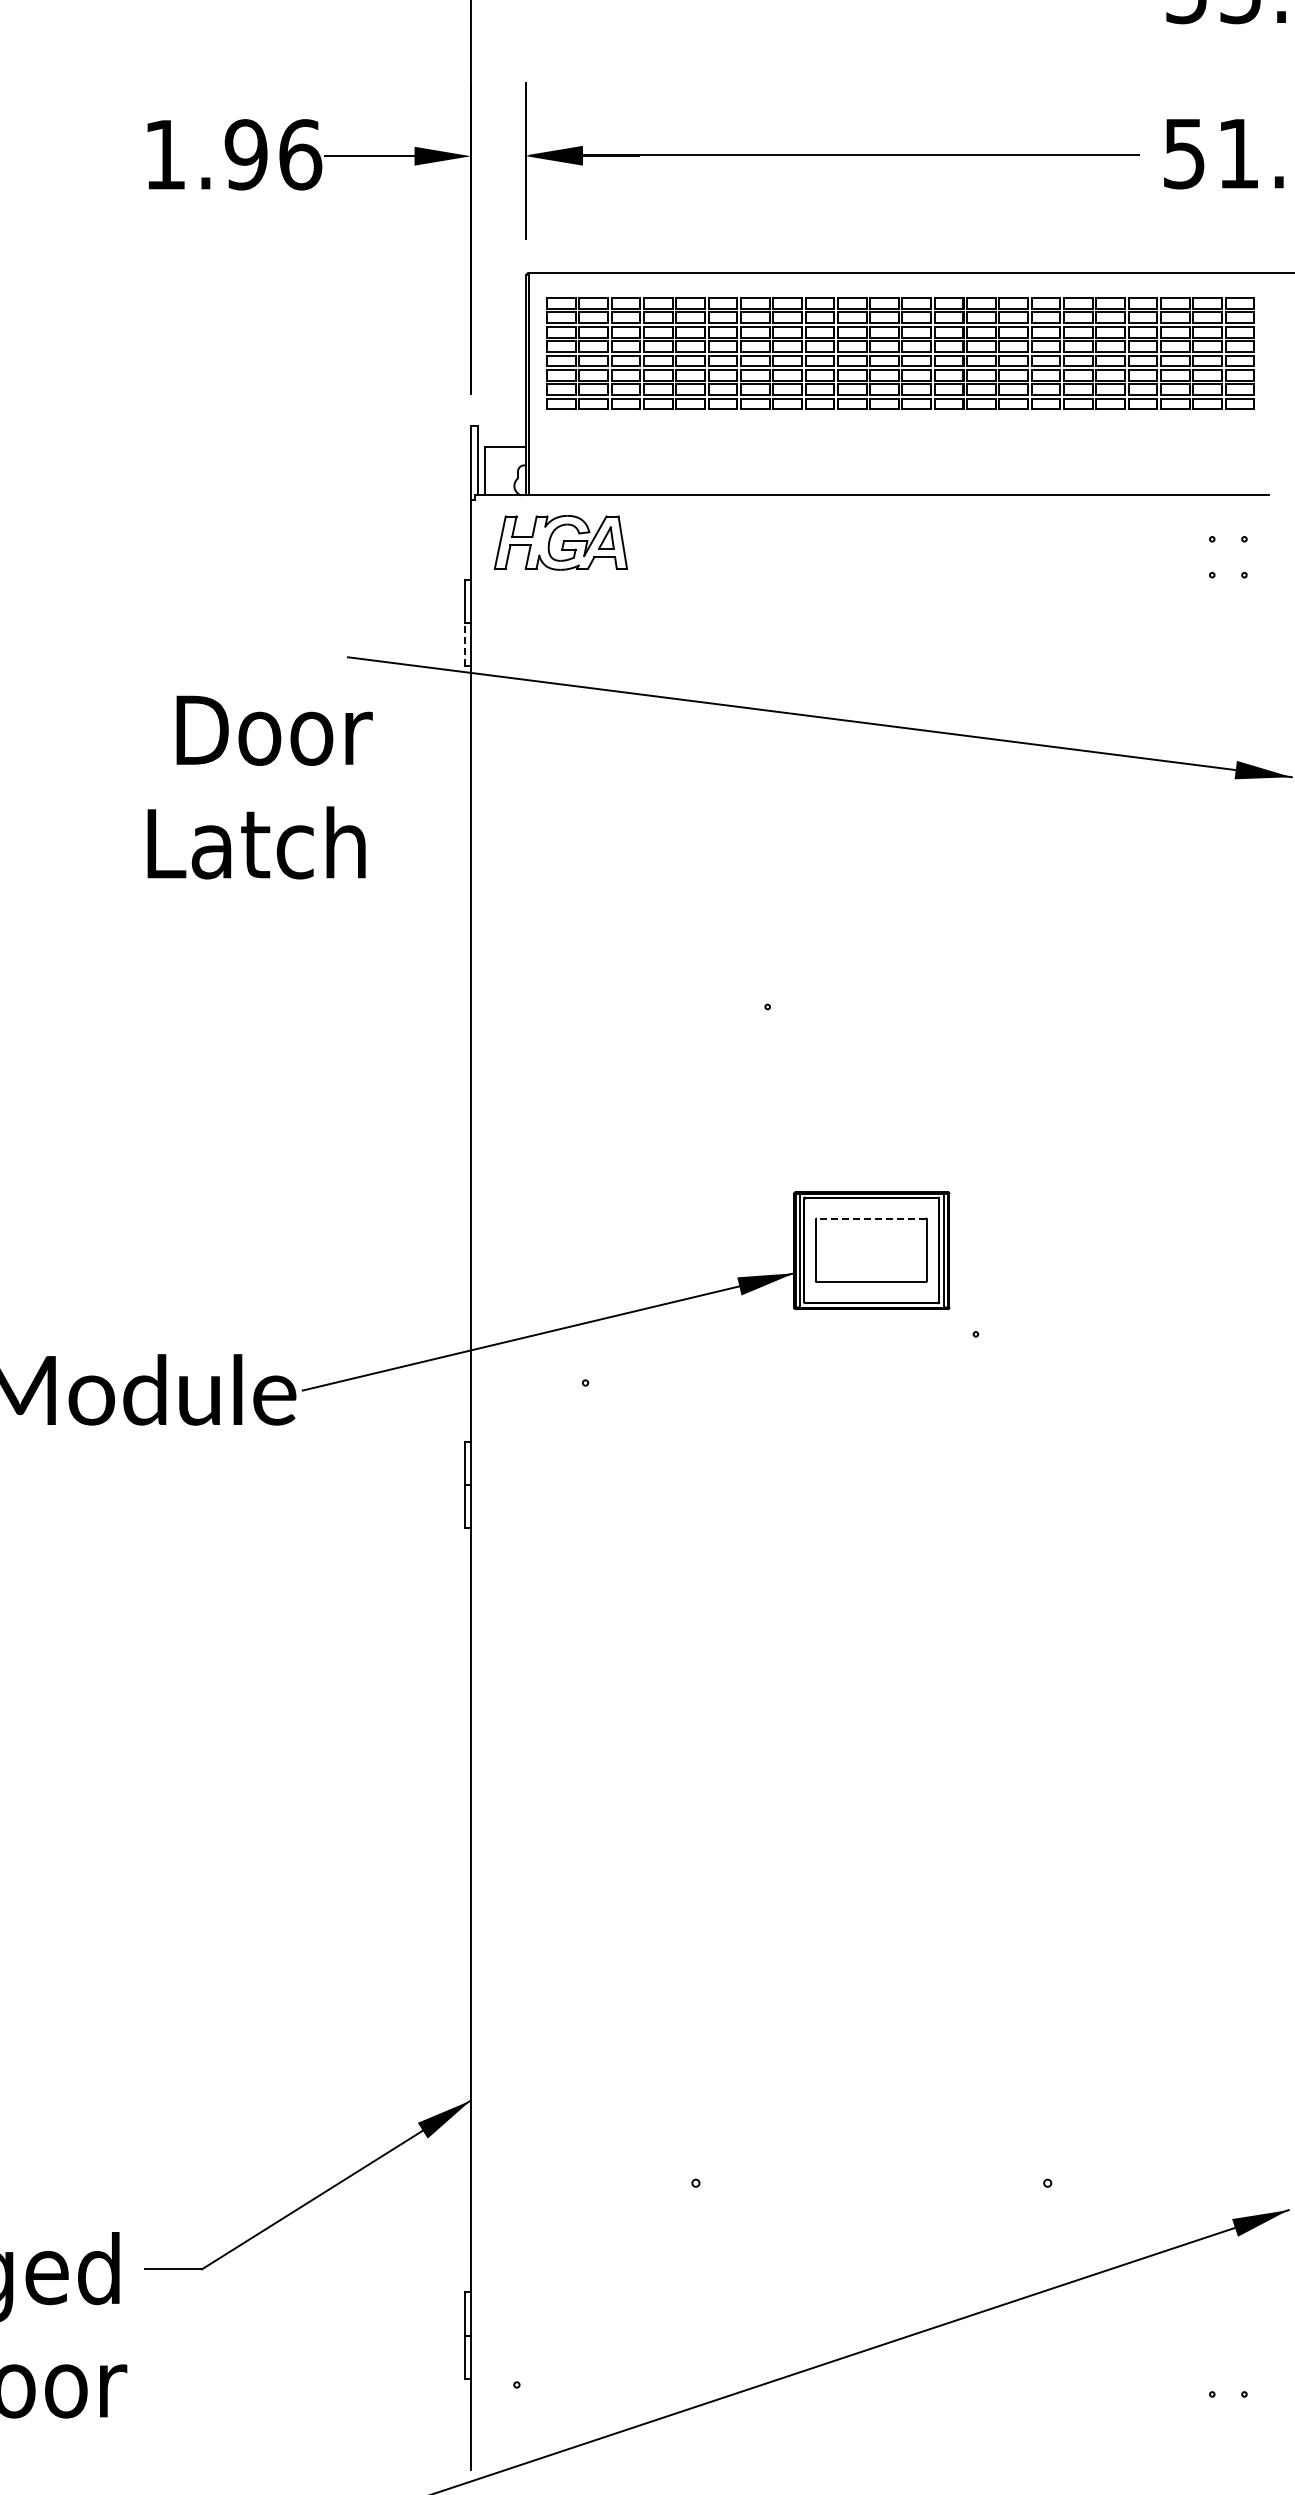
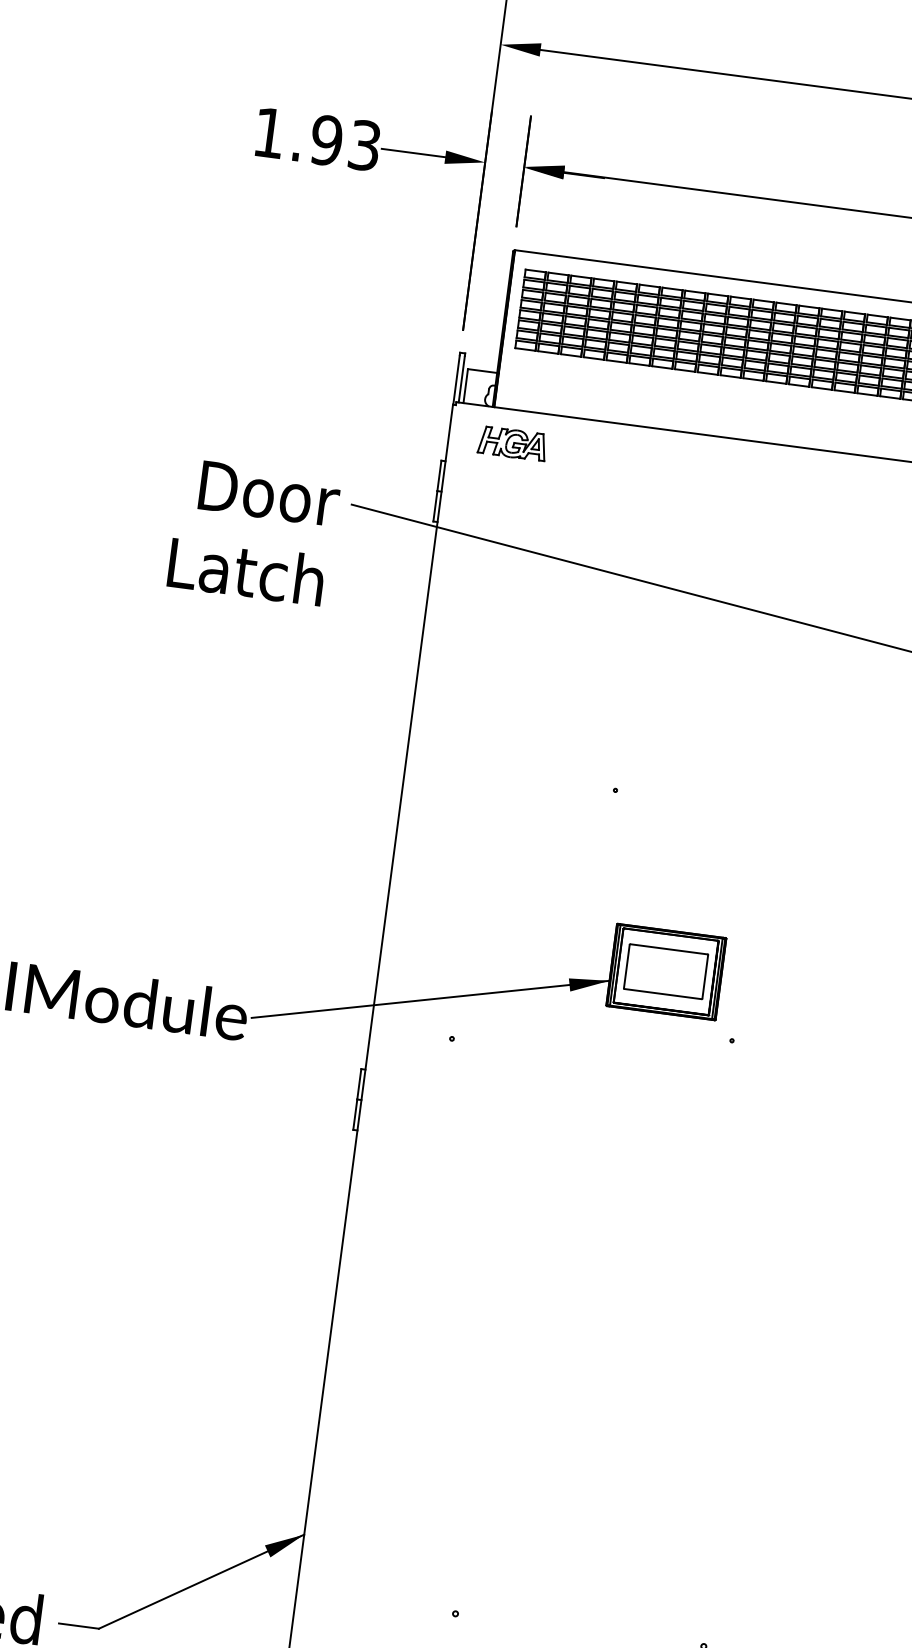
text: (300, 154) -> (364, 145), 1.96 -> 1.93
part: (560, 542) -> (512, 443), size x0.71
line: (464, 644) -> (435, 506), dashed -> solid
text: (259, 787) -> (253, 532), moved
line: (870, 1218) -> (668, 949), dashed -> solid

